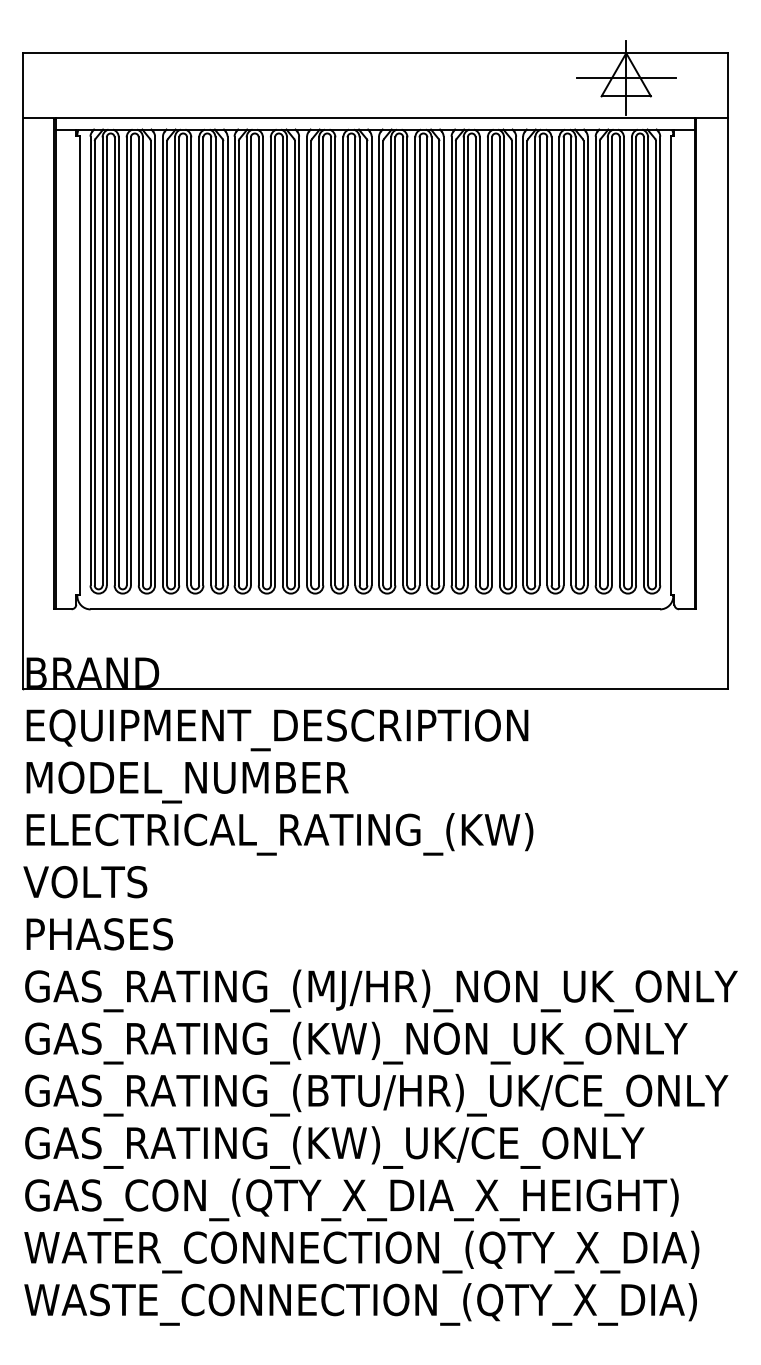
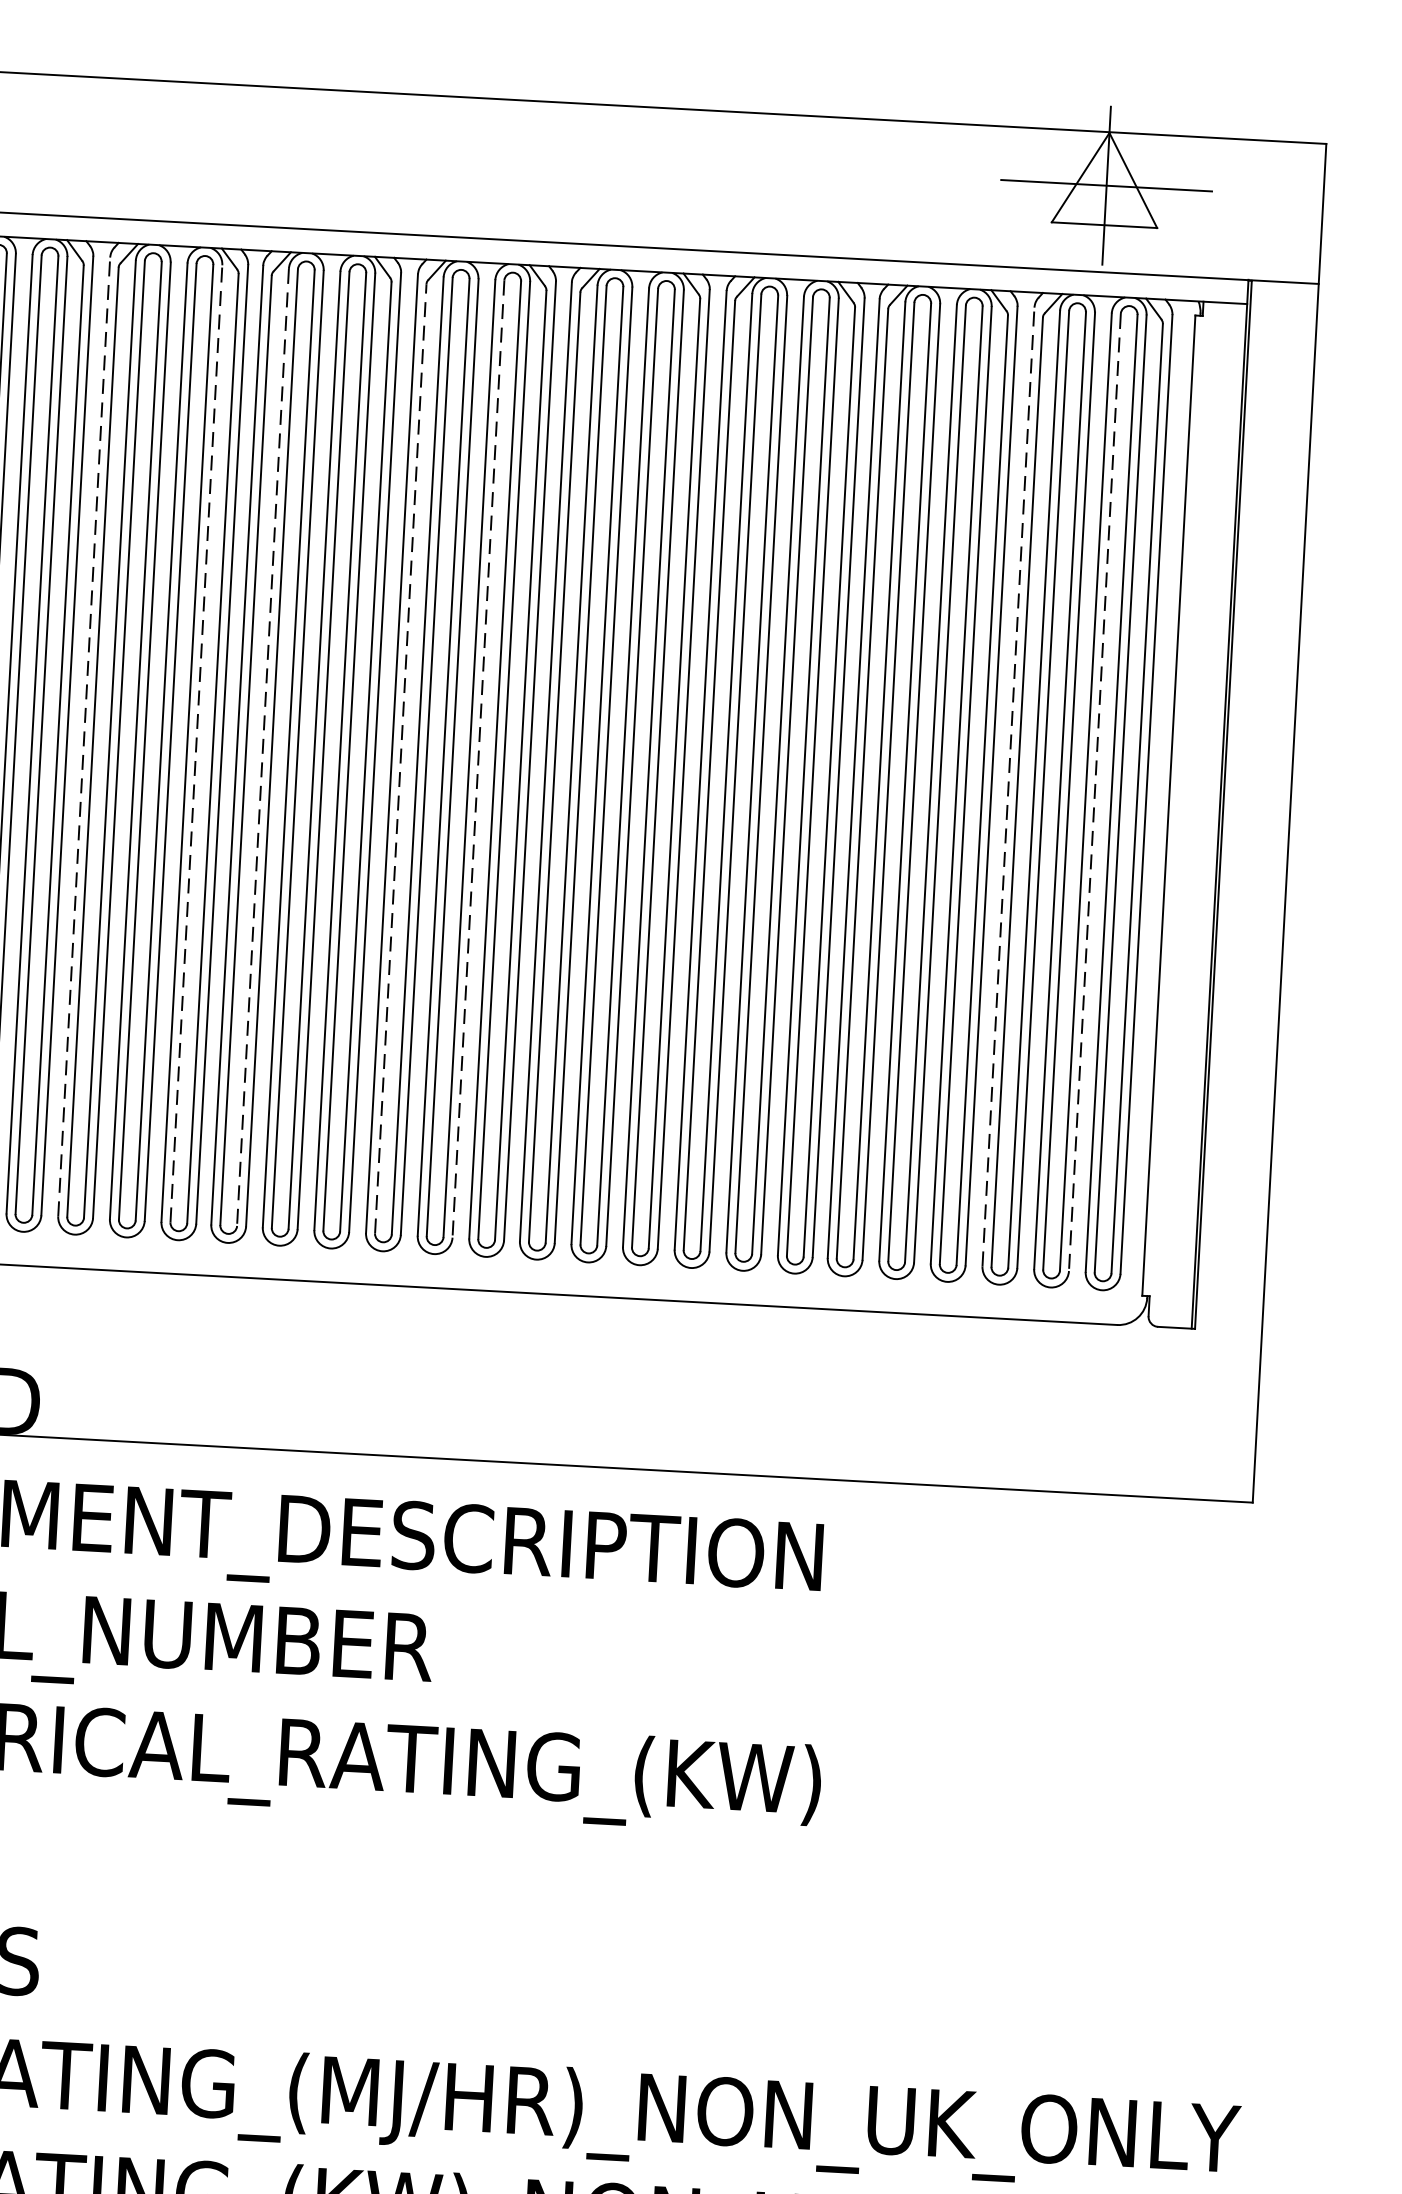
line: (162, 360) -> (83, 735), solid -> dashed
line: (215, 360) -> (196, 741), solid -> dashed
line: (595, 360) -> (1008, 785), solid -> dashed
line: (246, 361) -> (262, 747), solid -> dashed
line: (347, 361) -> (478, 759), solid -> dashed
line: (636, 361) -> (1095, 792), solid -> dashed
line: (311, 362) -> (401, 757), solid -> dashed

